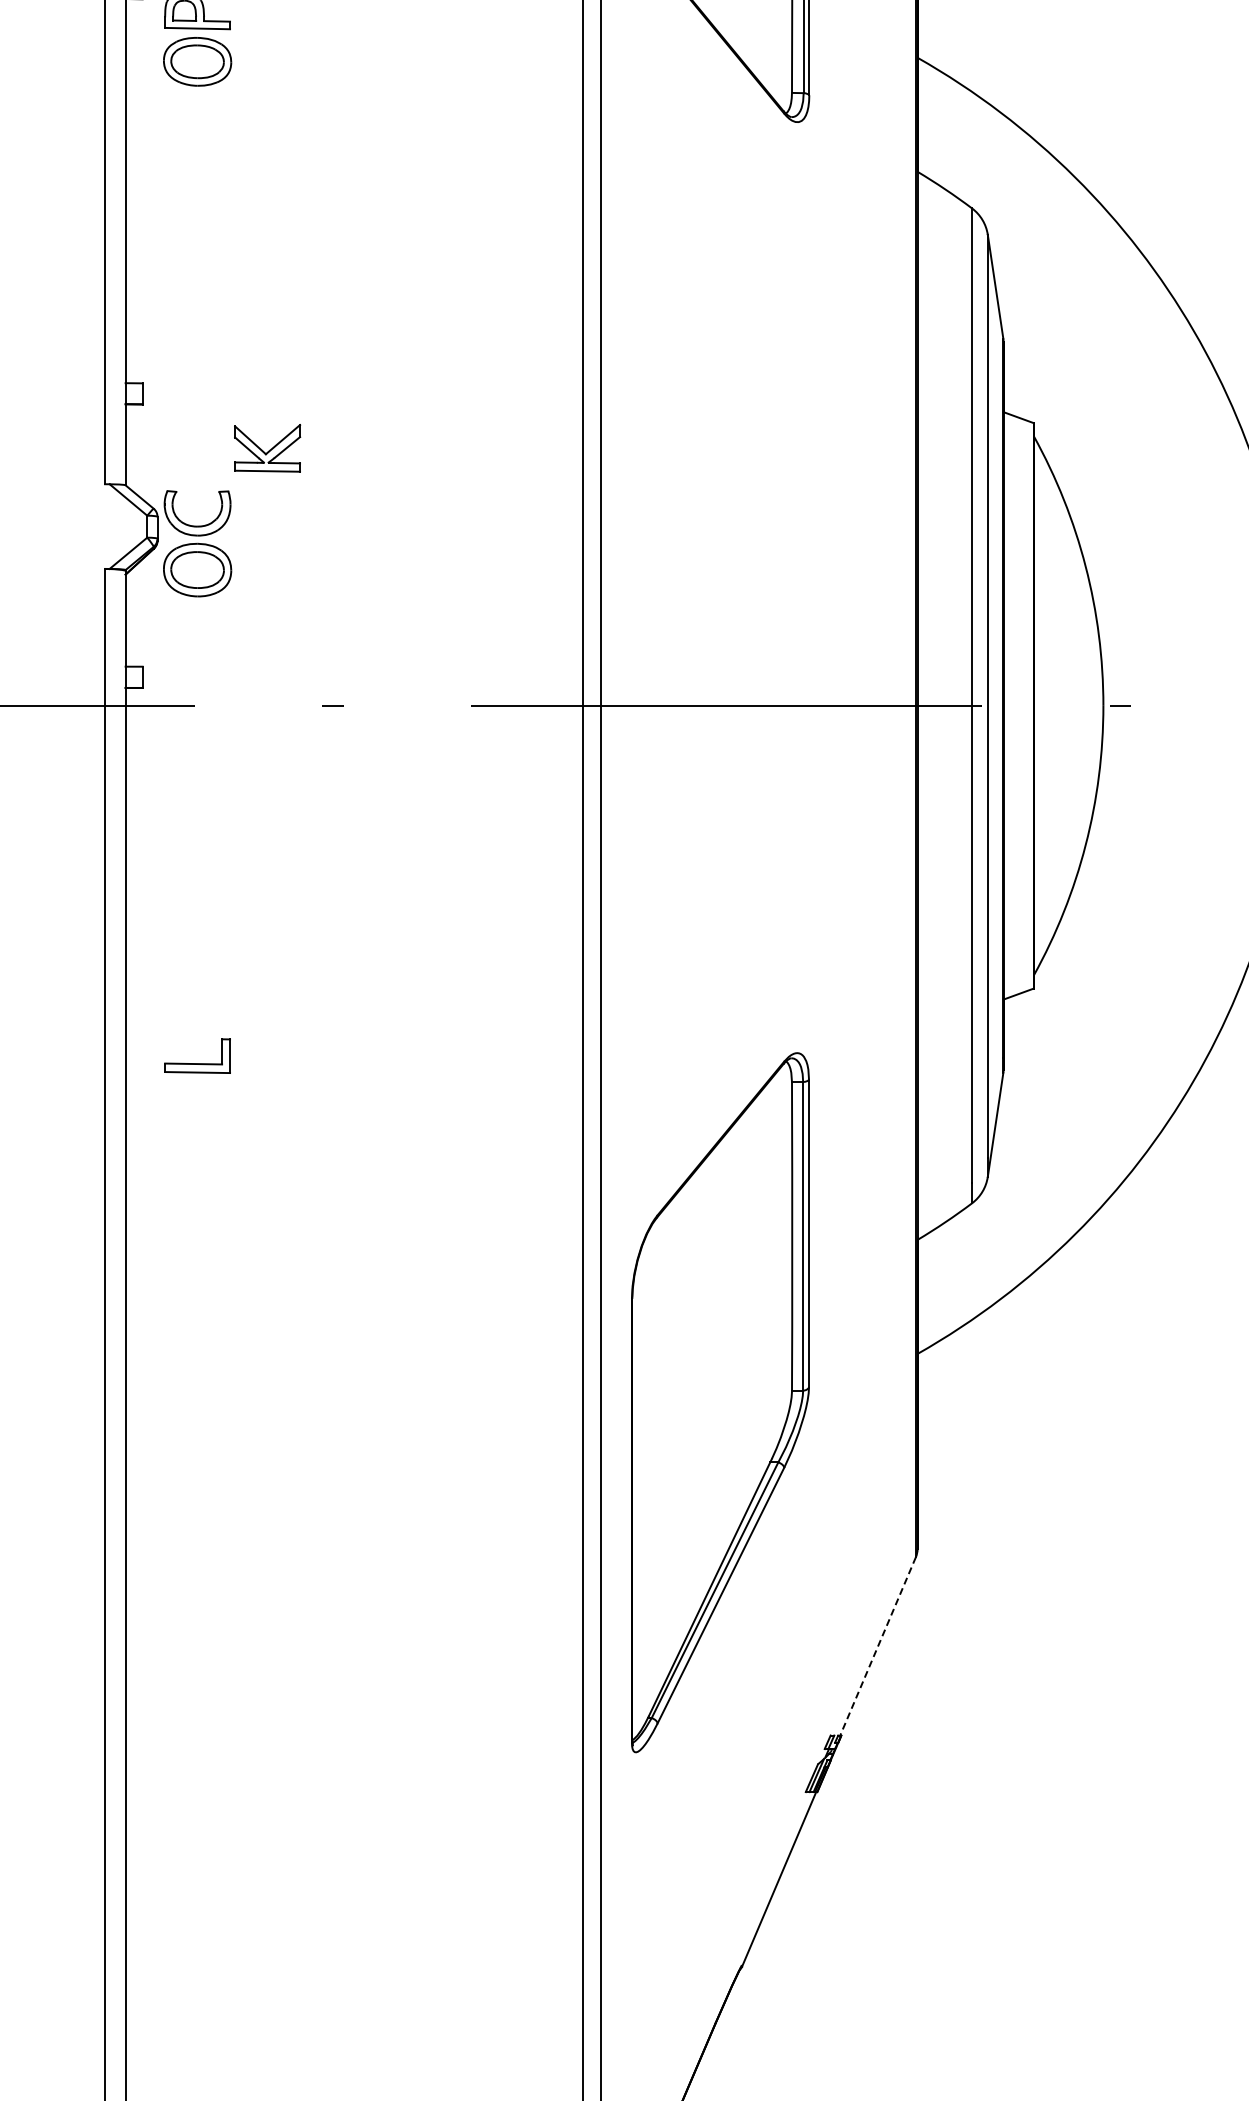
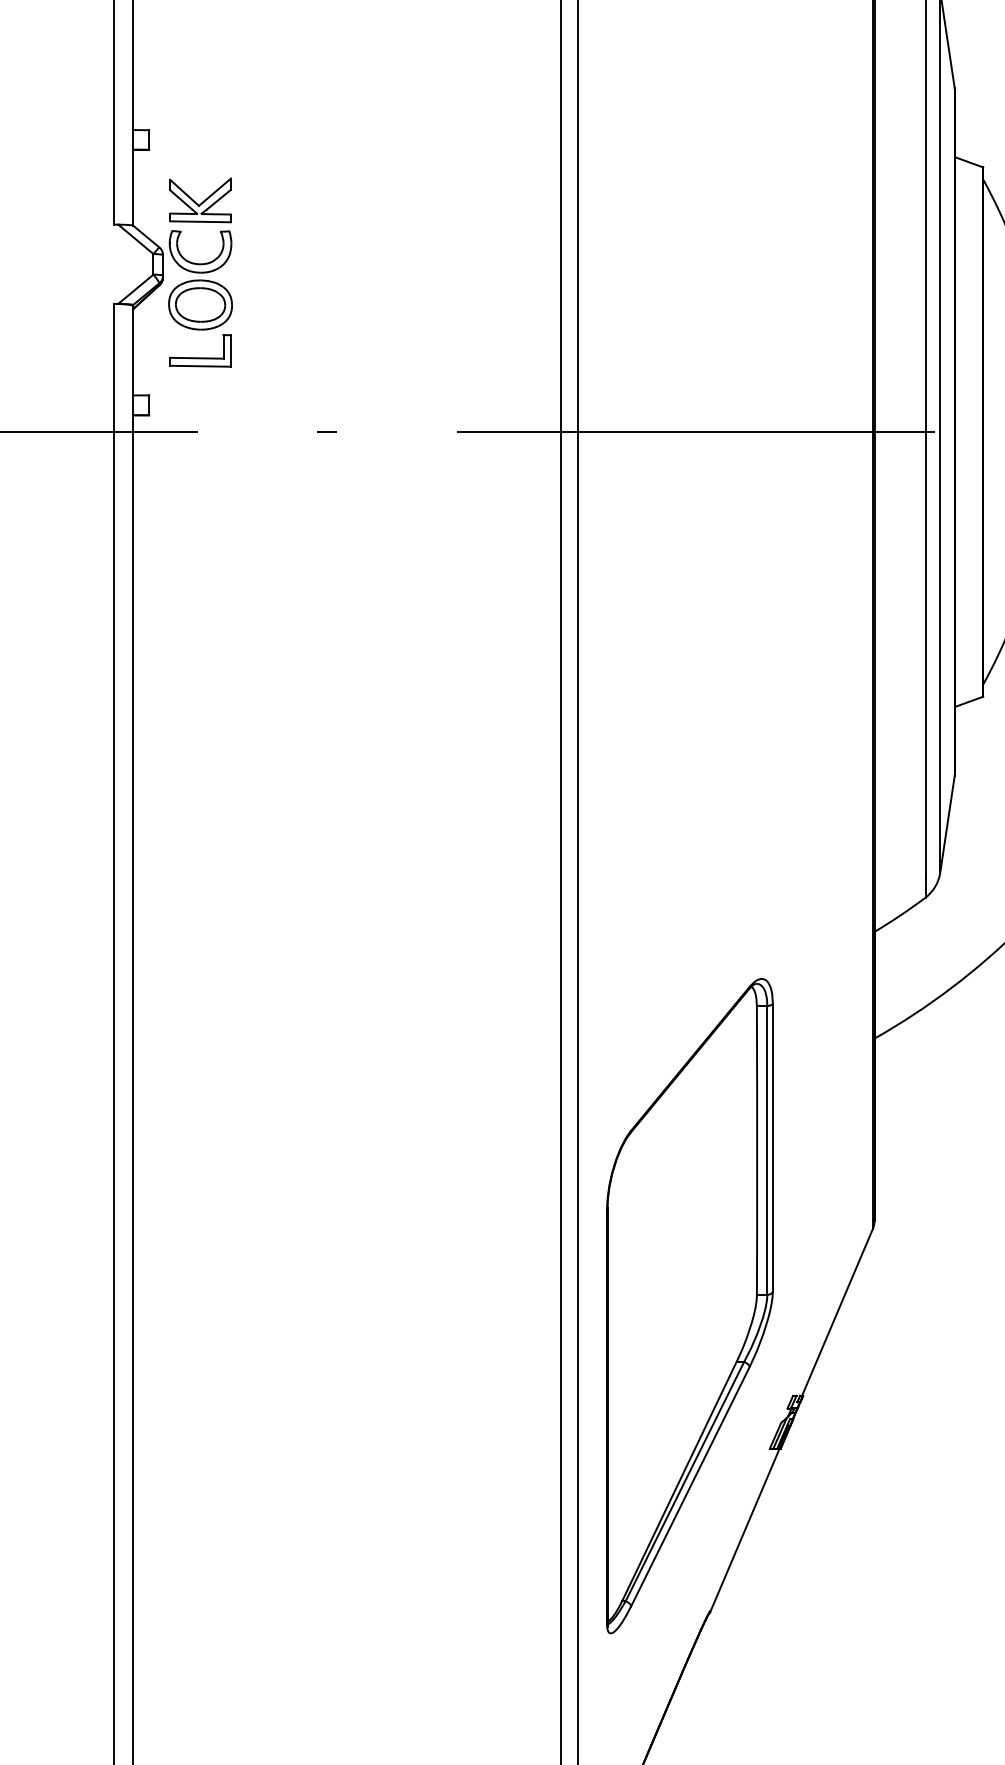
part: (267, 448) -> (200, 200), moved
part: (197, 1063) -> (200, 357), moved
part: (720, 1402) -> (689, 1305), moved
line: (878, 1646) -> (837, 1312), dashed -> solid

